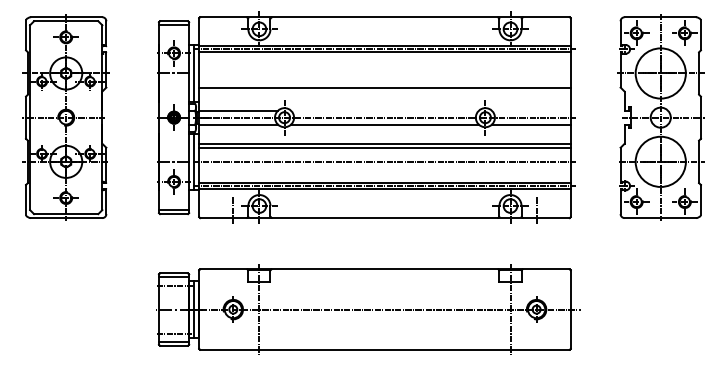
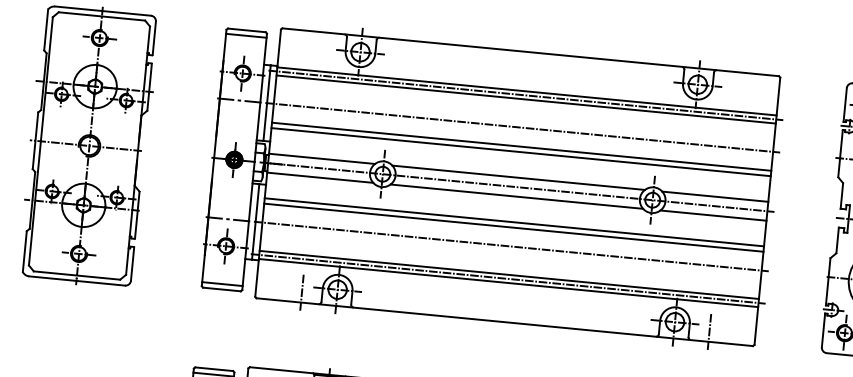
line: (384, 73) -> (522, 127), added
line: (384, 91) -> (520, 151), added
line: (384, 110) -> (518, 177), added
line: (530, 110) -> (714, 196), added

